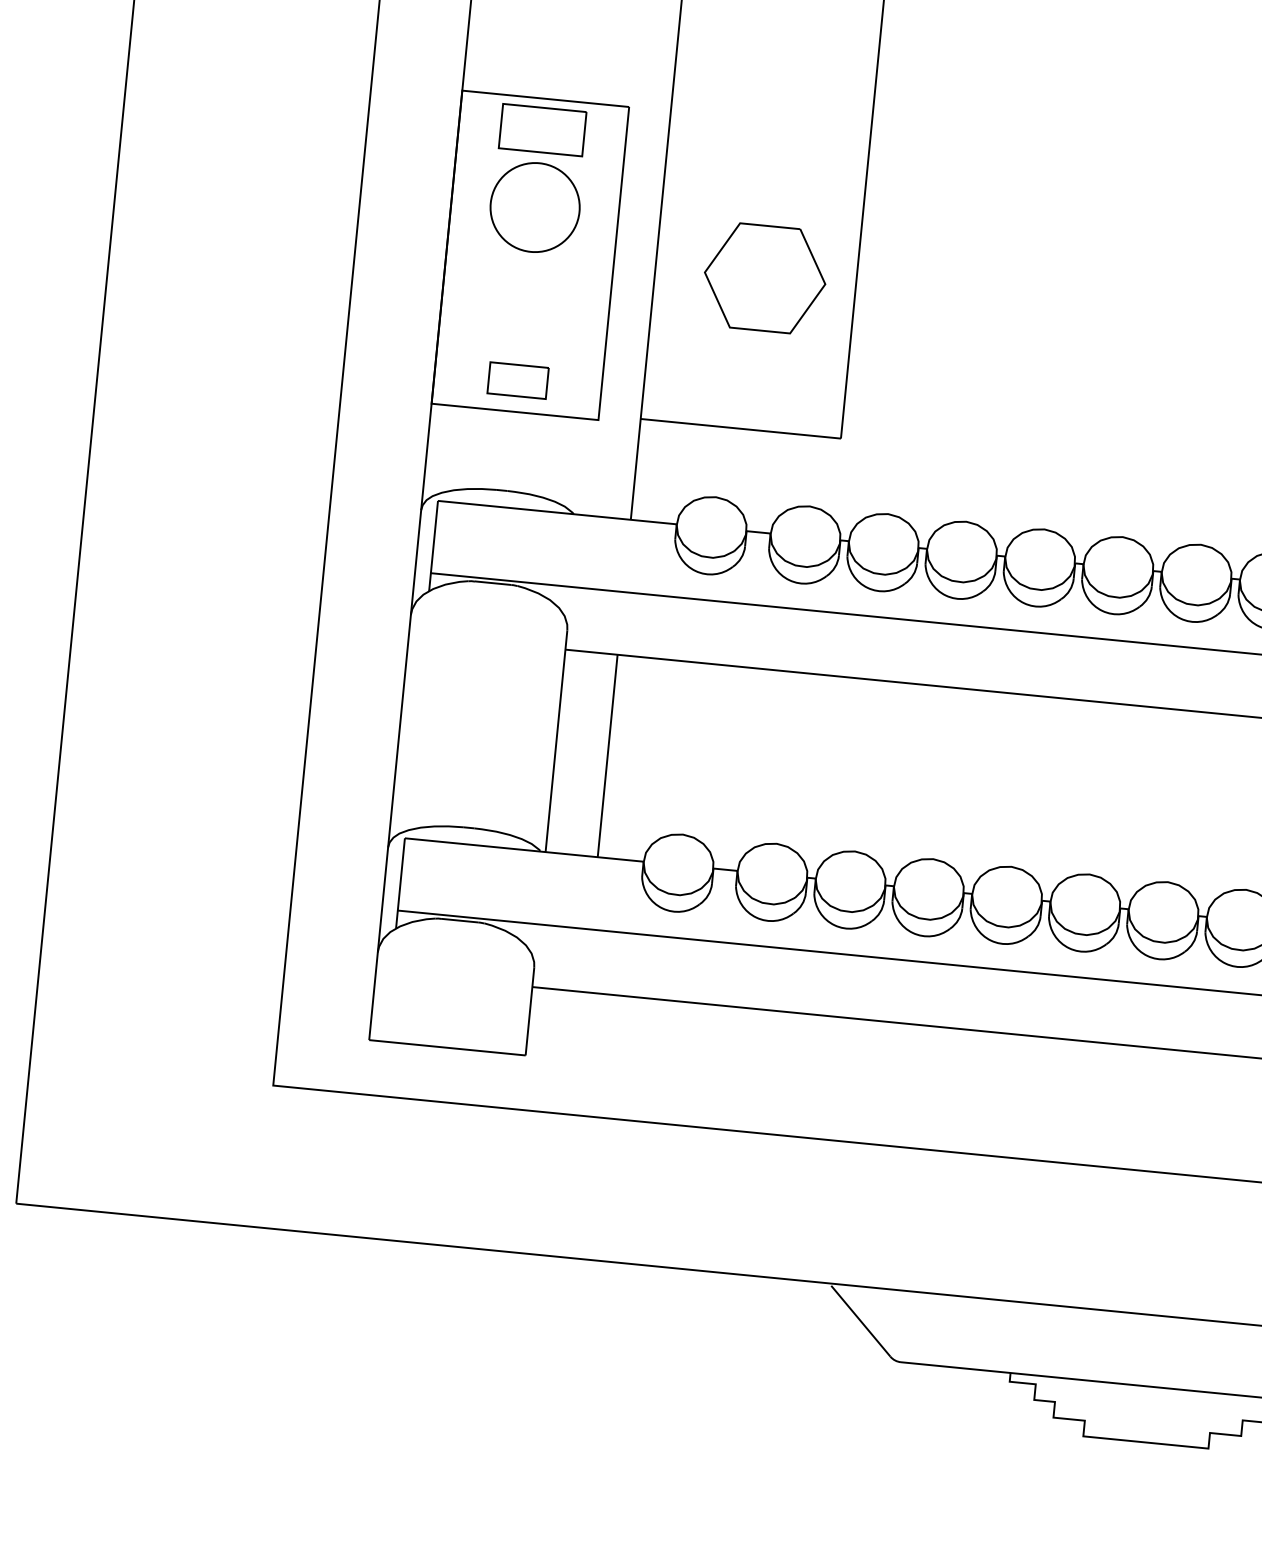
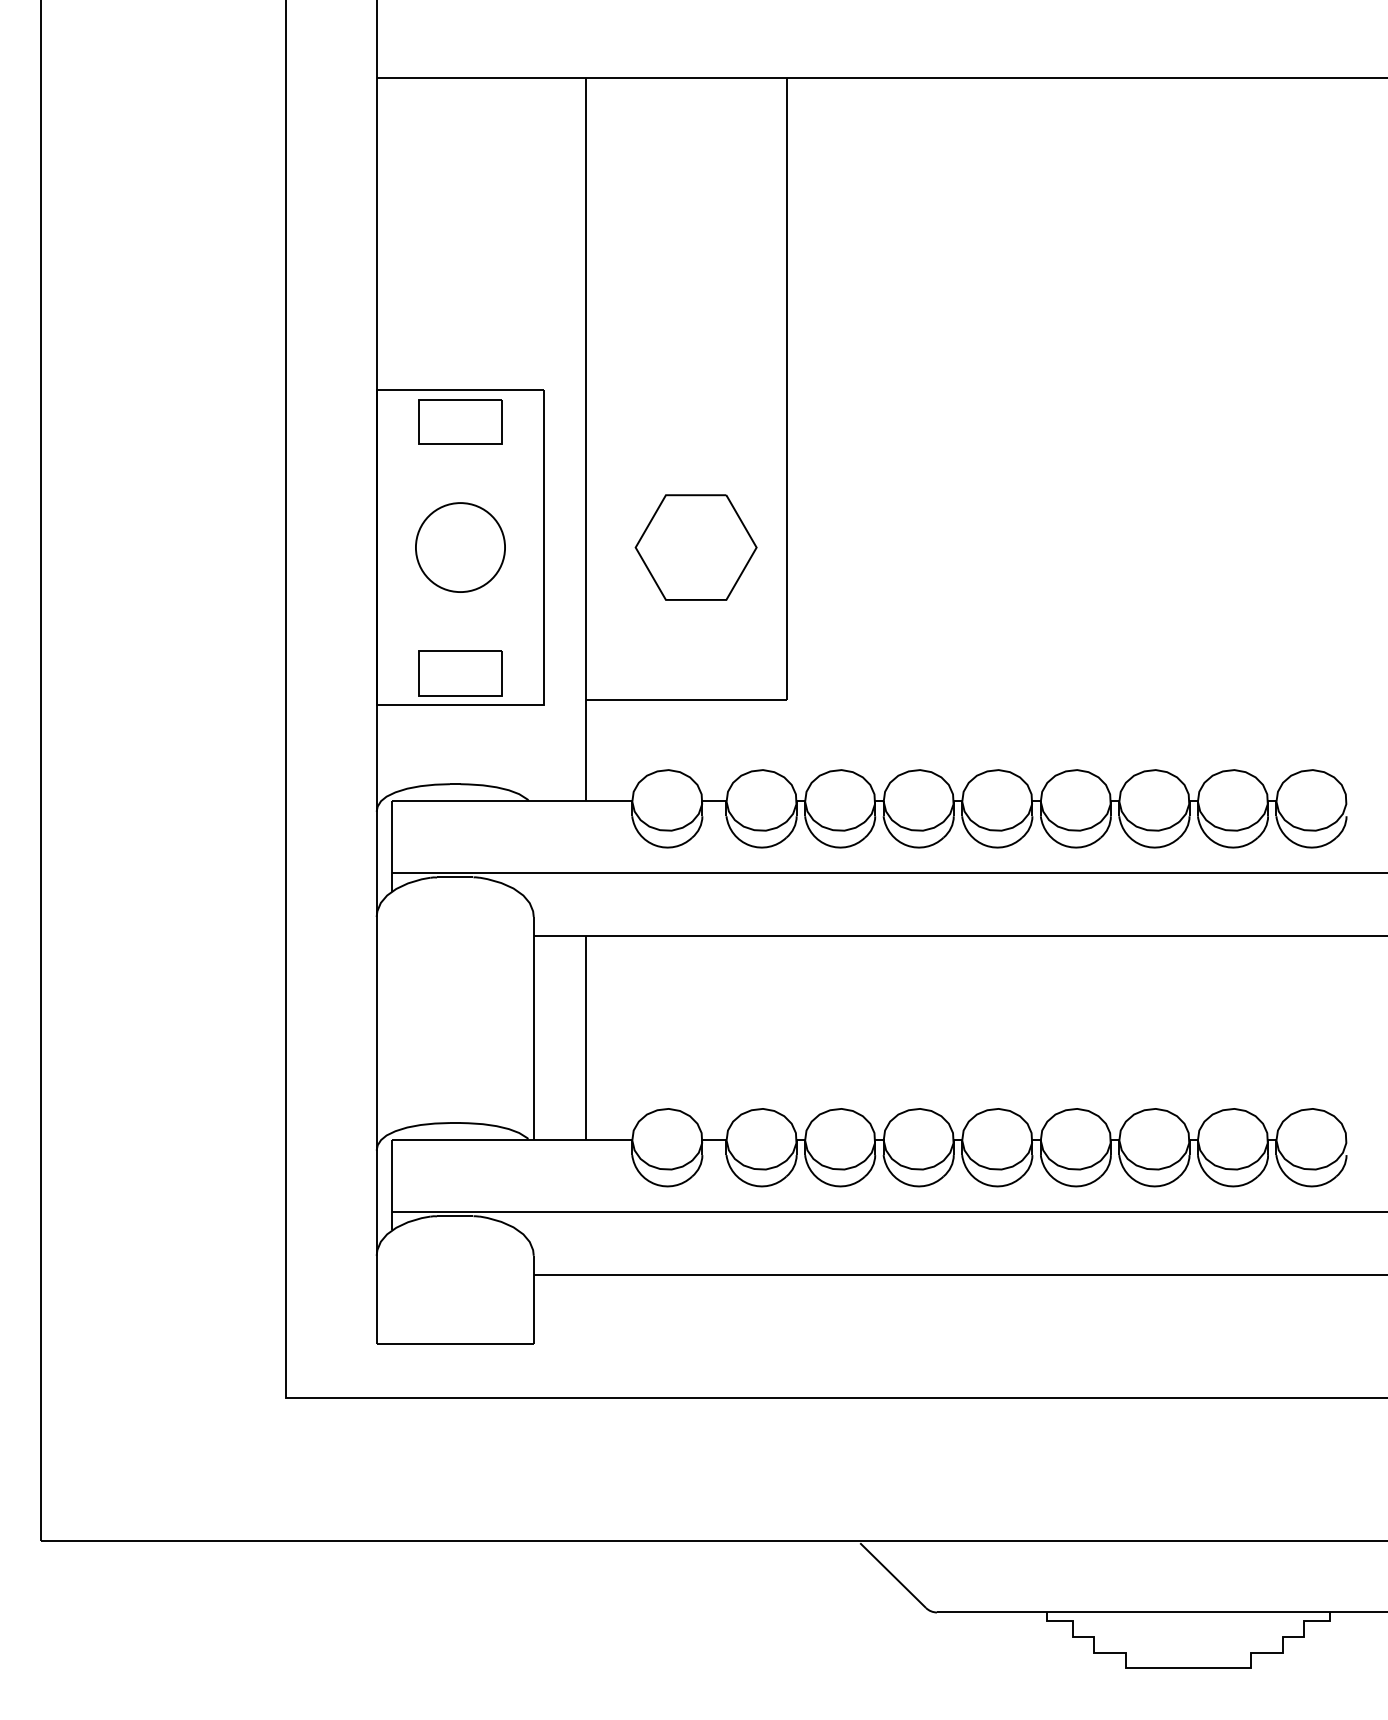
part: (535, 207) -> (460, 547), moved
part: (518, 380) -> (460, 673), size x1.43

